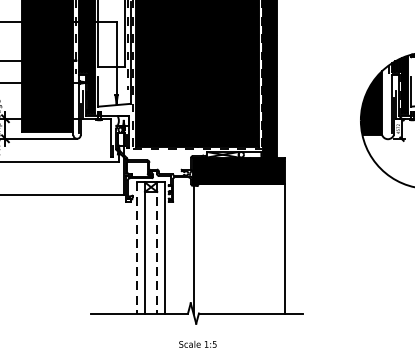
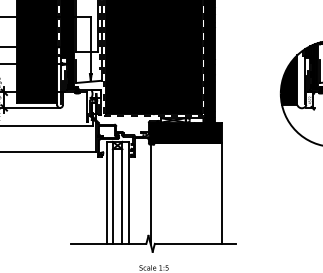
line: (136, 247) -> (106, 192), dashed -> solid
line: (157, 247) -> (122, 192), dashed -> solid

